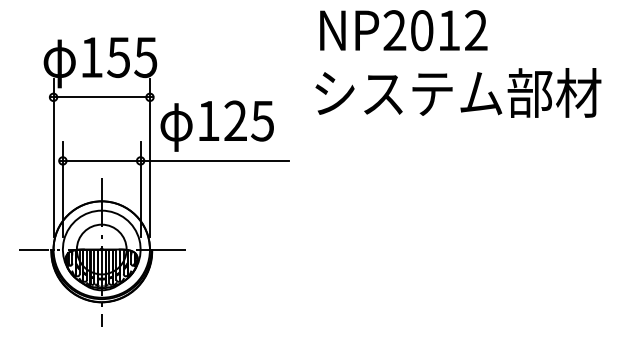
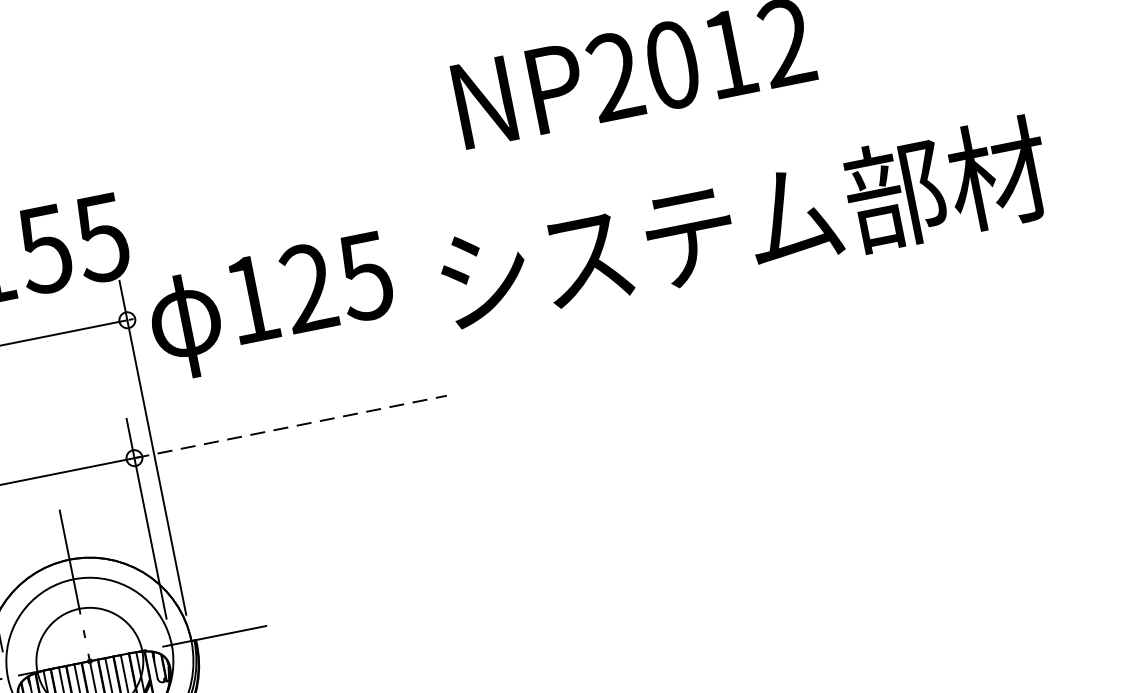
text: (458, 92) -> (744, 223), moved
text: (216, 125) -> (270, 305), moved
line: (215, 160) -> (292, 425), solid -> dashed

